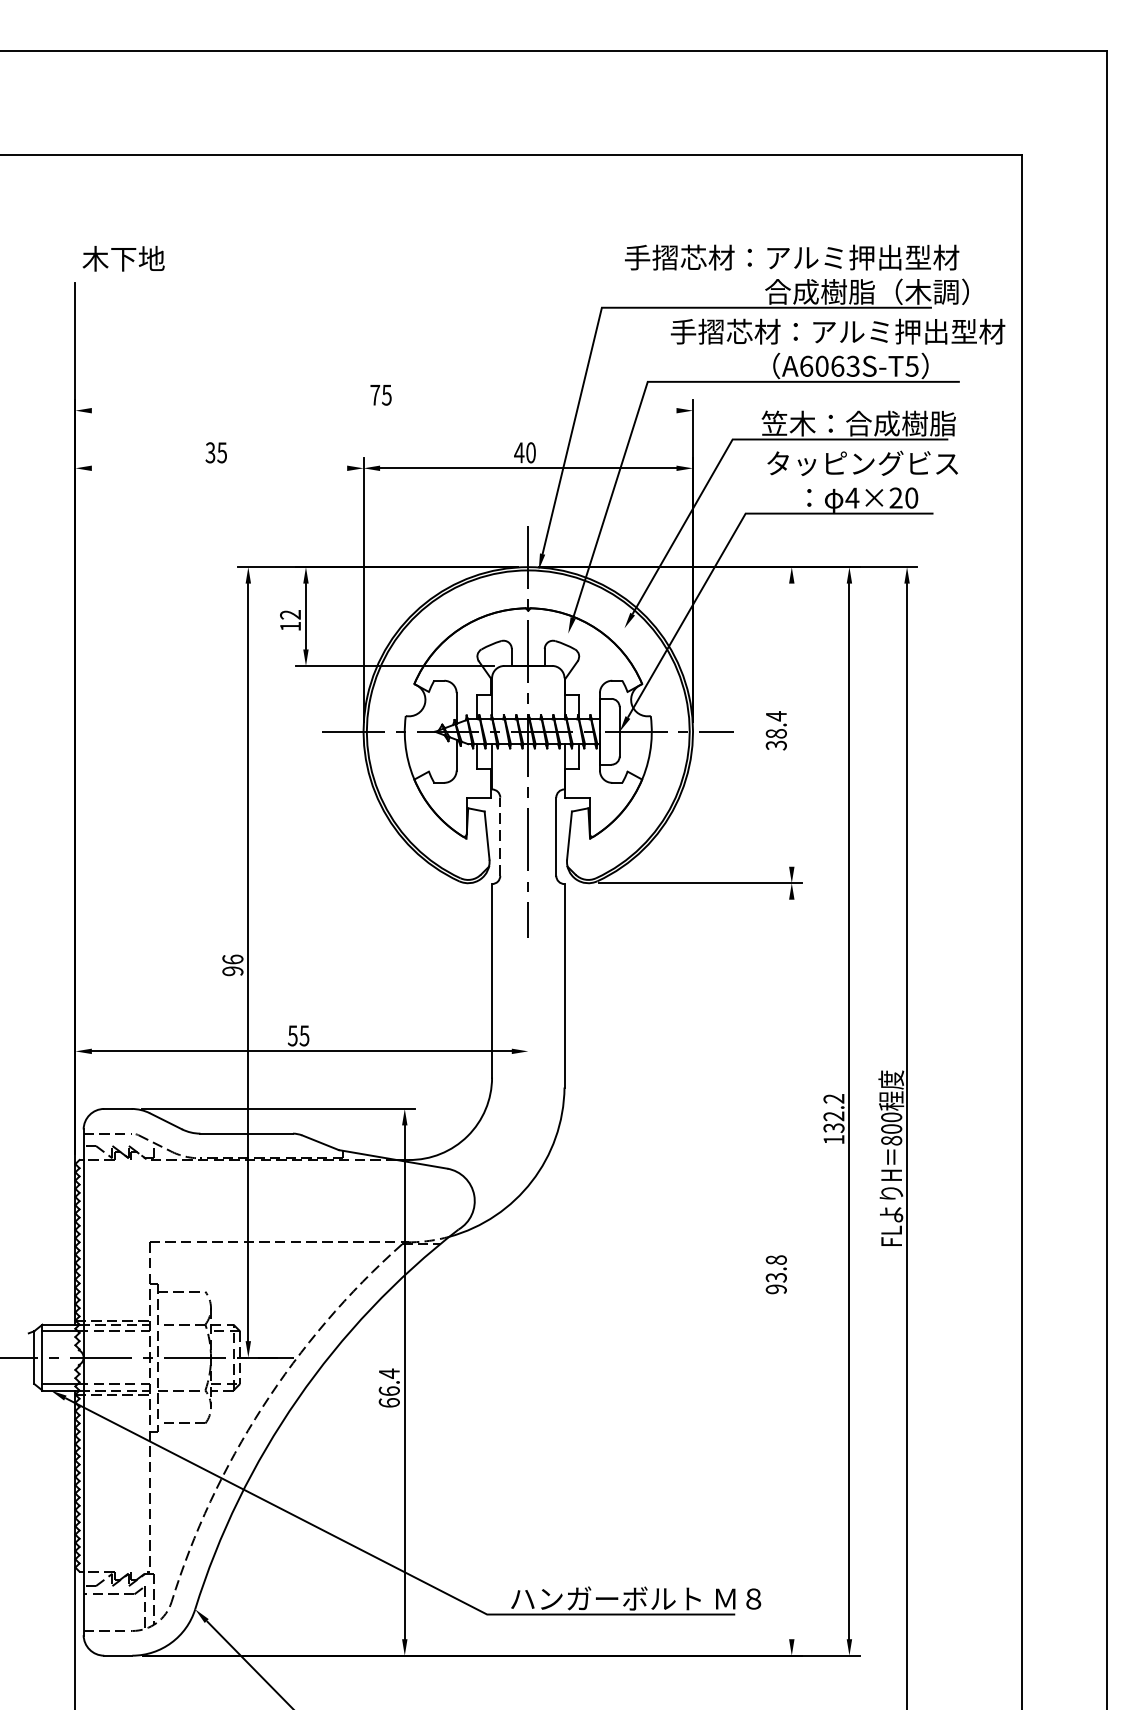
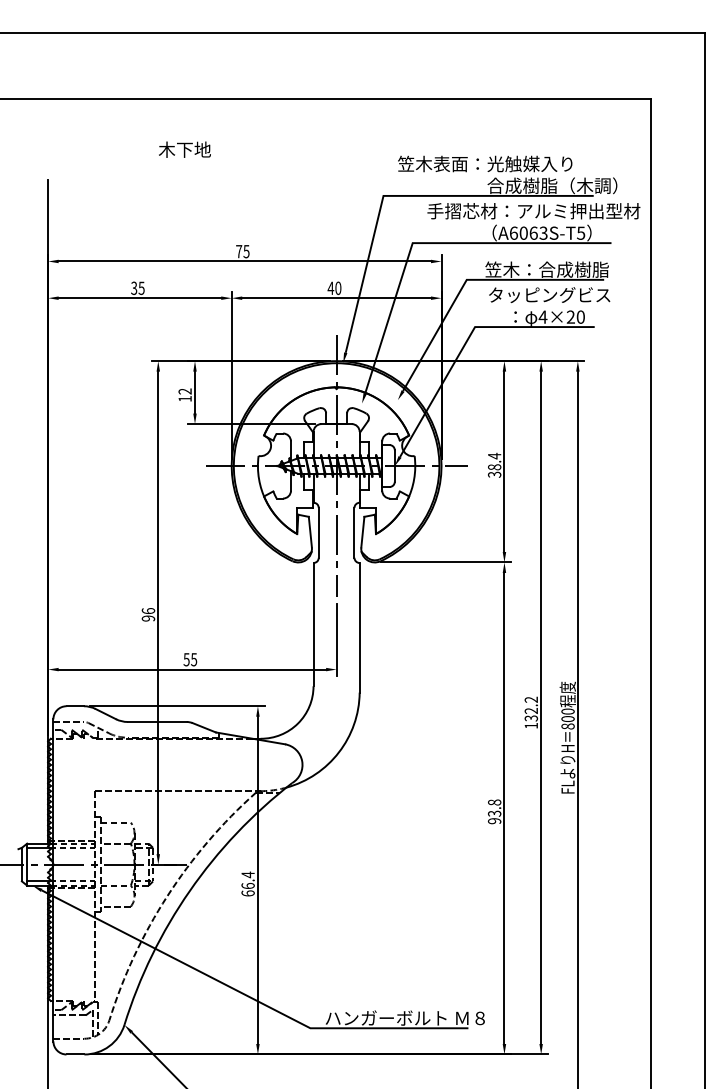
text: (791, 256) -> (504, 163), 手摺芯材：アルミ押出型材 -> 笠木表面：光触媒入り
text: (123, 258) -> (184, 149), moved
line: (383, 410) -> (244, 261), added
line: (218, 468) -> (139, 298), added
line: (791, 724) -> (504, 461), added
line: (499, 836) -> (318, 532), dashed -> solid
line: (528, 1004) -> (336, 639), added
line: (791, 1269) -> (504, 808), added

